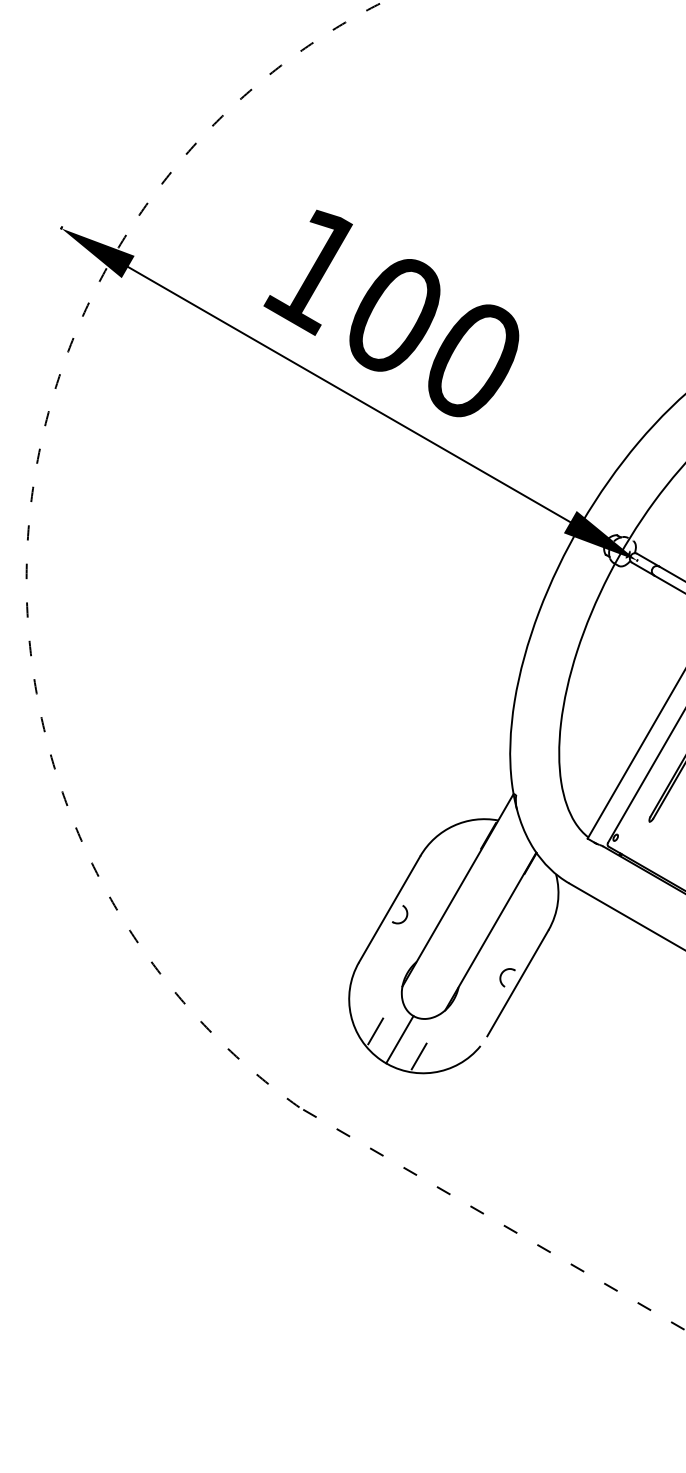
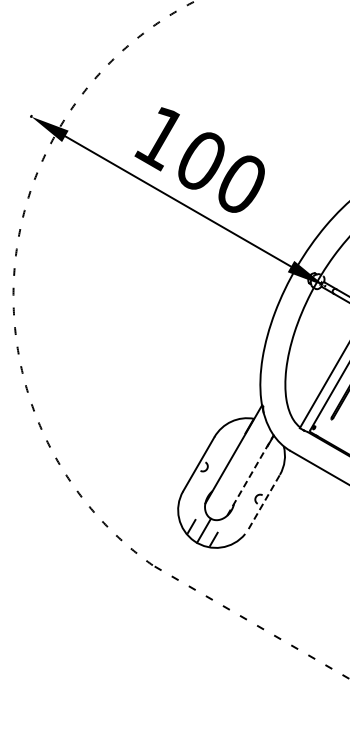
line: (490, 931) -> (250, 475), solid -> dashed
line: (518, 982) -> (264, 501), solid -> dashed

